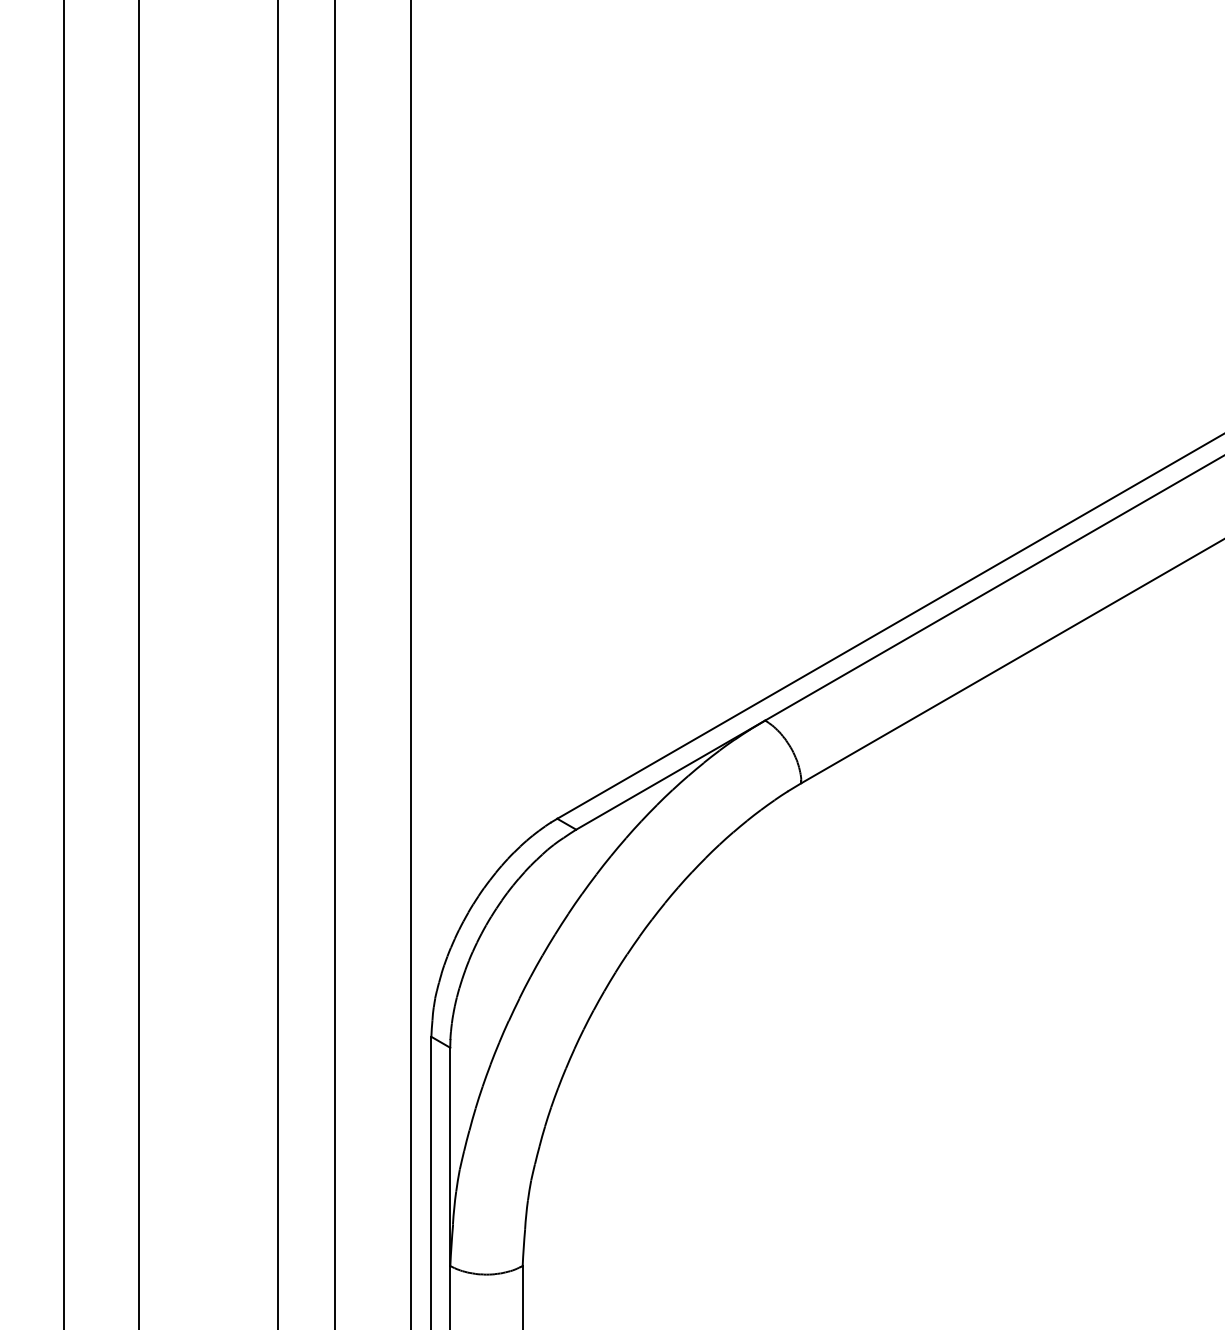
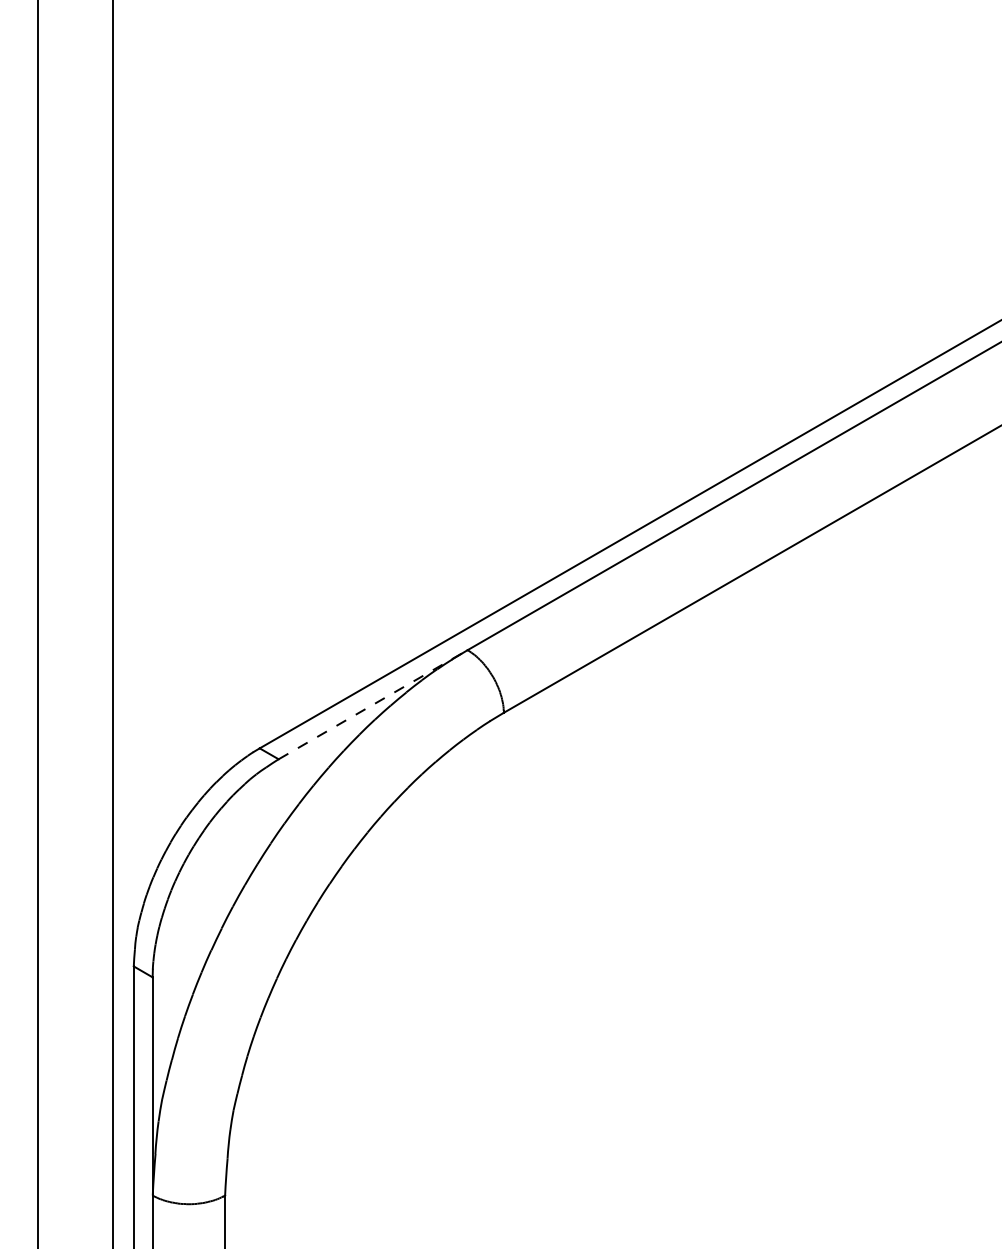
line: (671, 774) -> (373, 704), solid -> dashed

